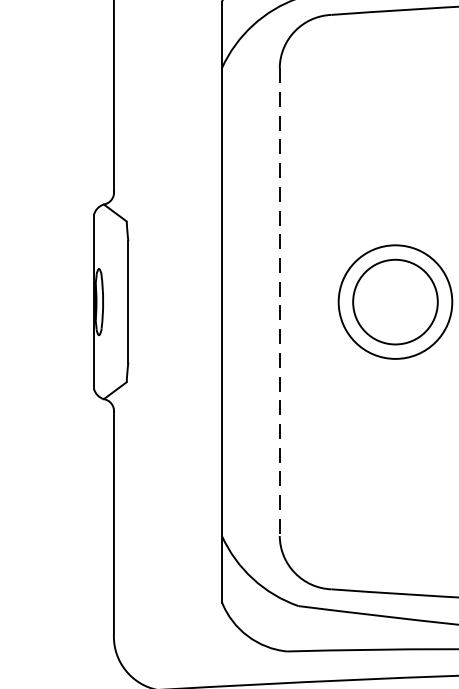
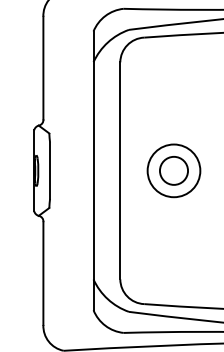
circle: (394, 301) -> (173, 170), size x0.71
line: (280, 303) -> (120, 171), dashed -> solid

